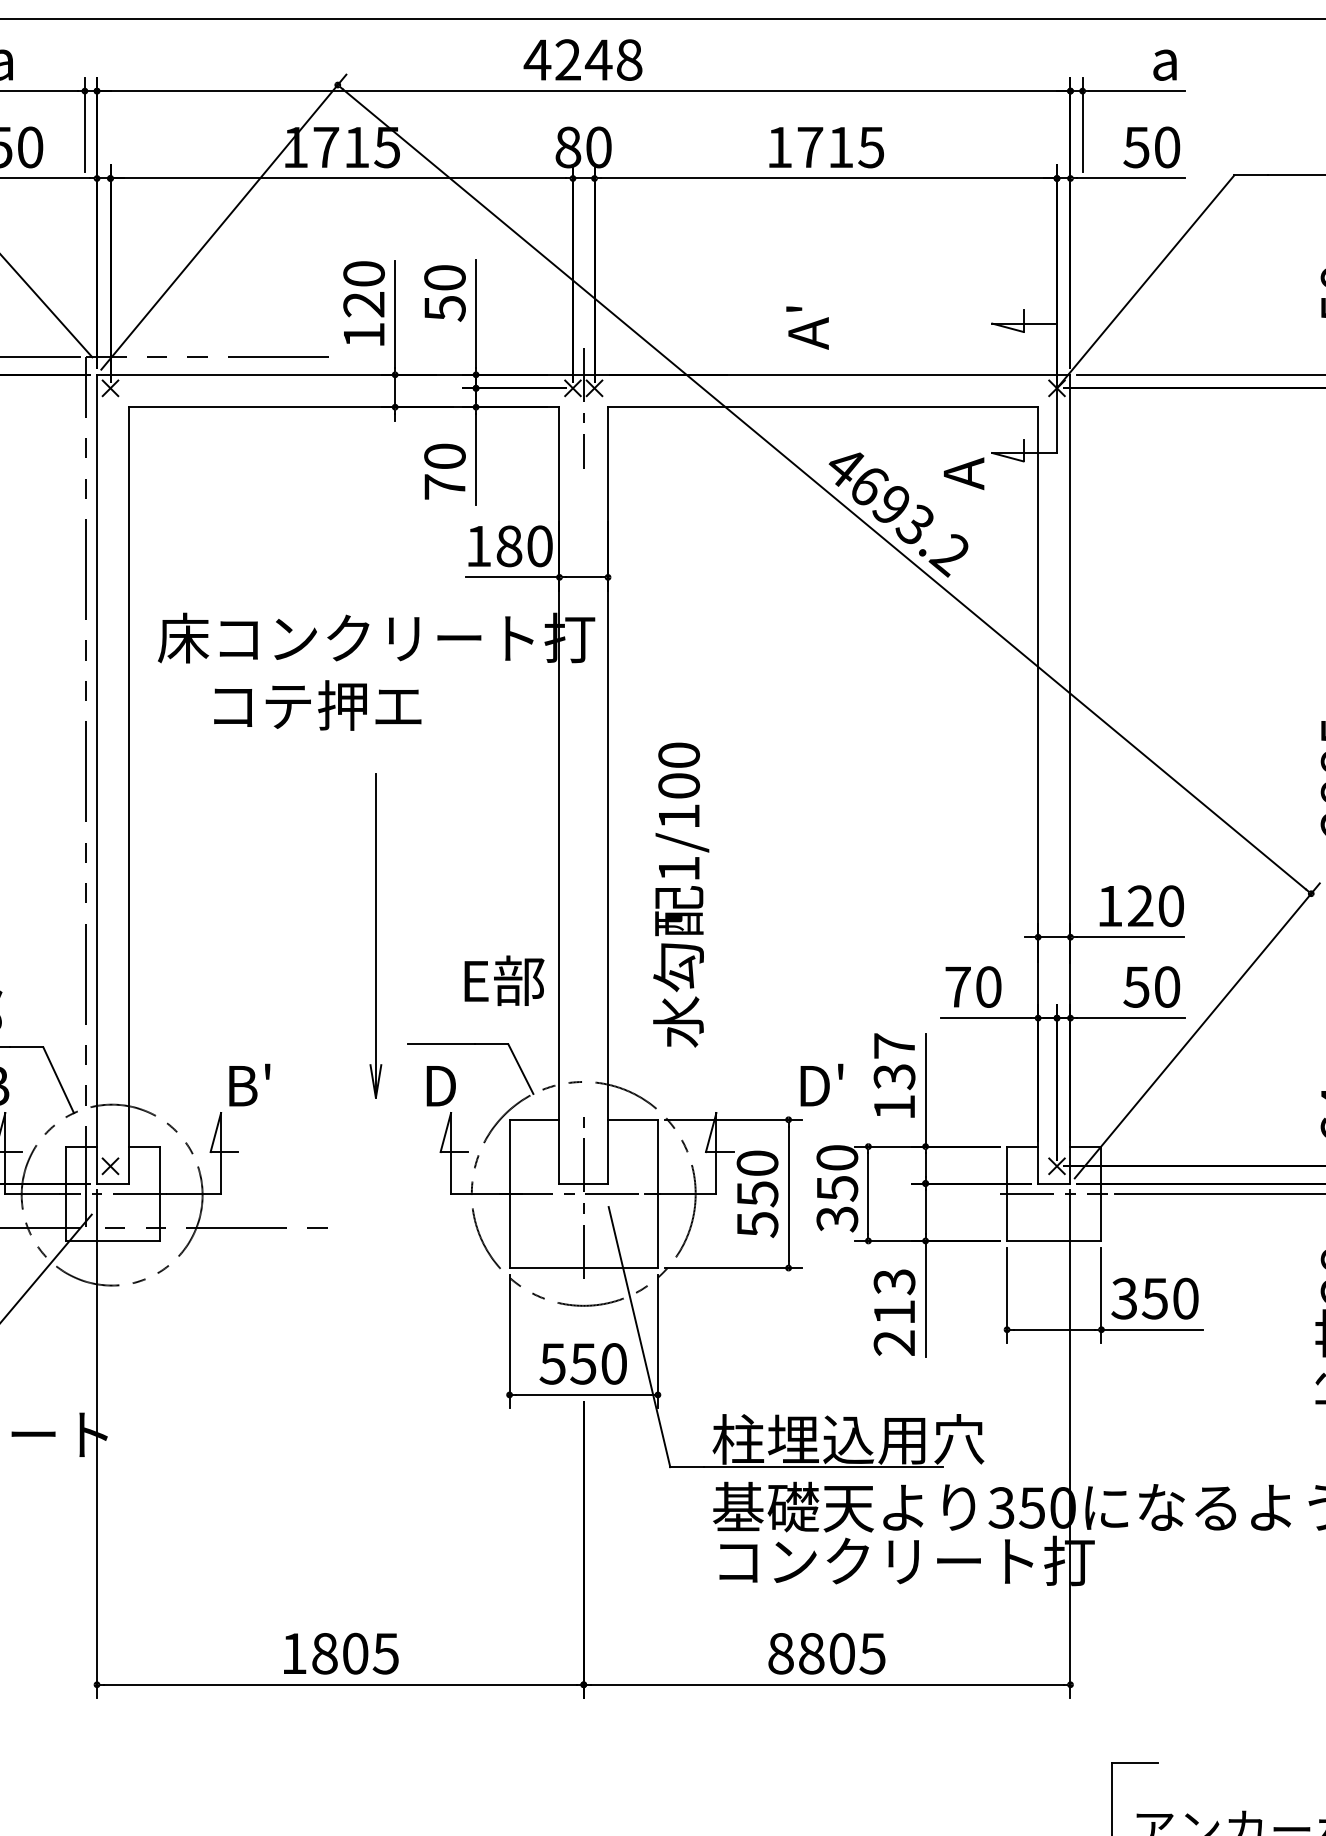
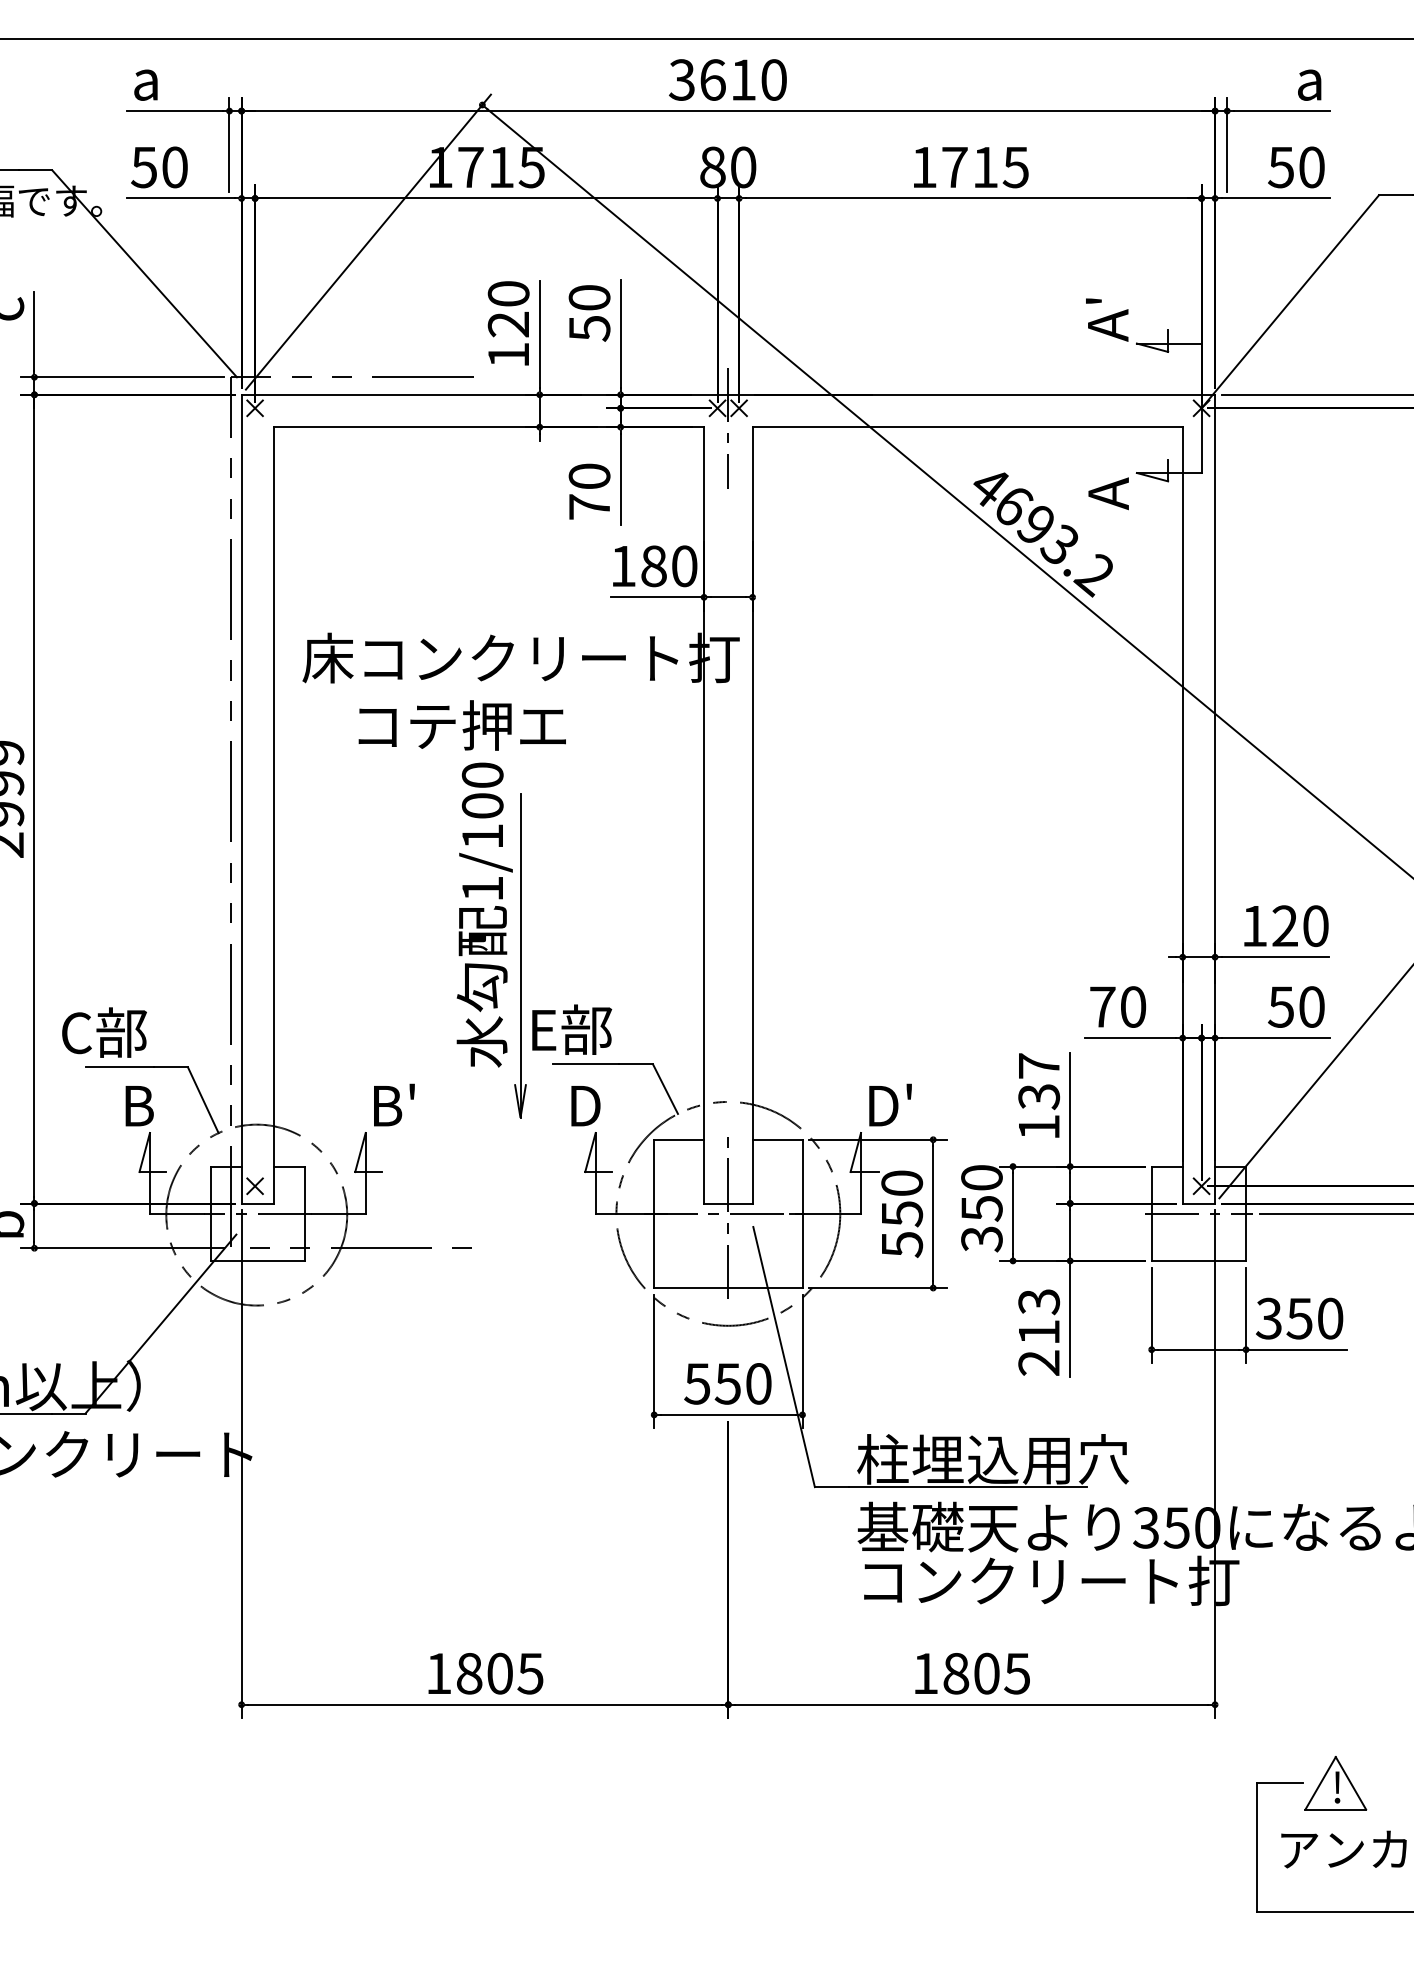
text: (582, 59) -> (727, 79), 4248 -> 3610
text: (807, 327) -> (1107, 319), moved
text: (680, 894) -> (484, 914), moved
text: (504, 980) -> (572, 1029), moved
text: (821, 1084) -> (890, 1104), moved
text: (780, 1653) -> (925, 1673), 8805 -> 1805
part: (1190, 1763) -> (1335, 1783), added

